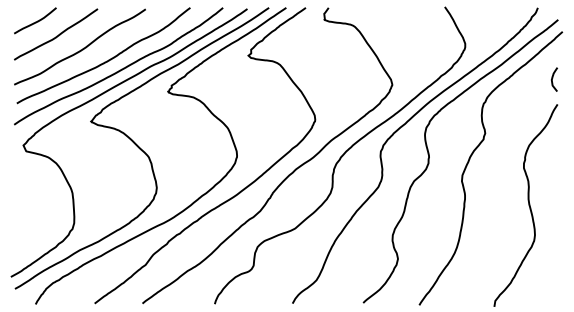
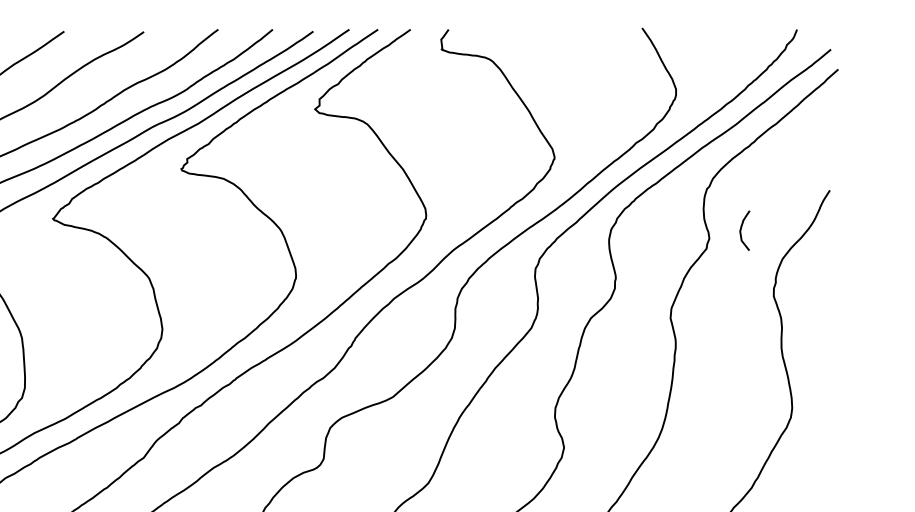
curve: (553, 78) -> (743, 228), moved

